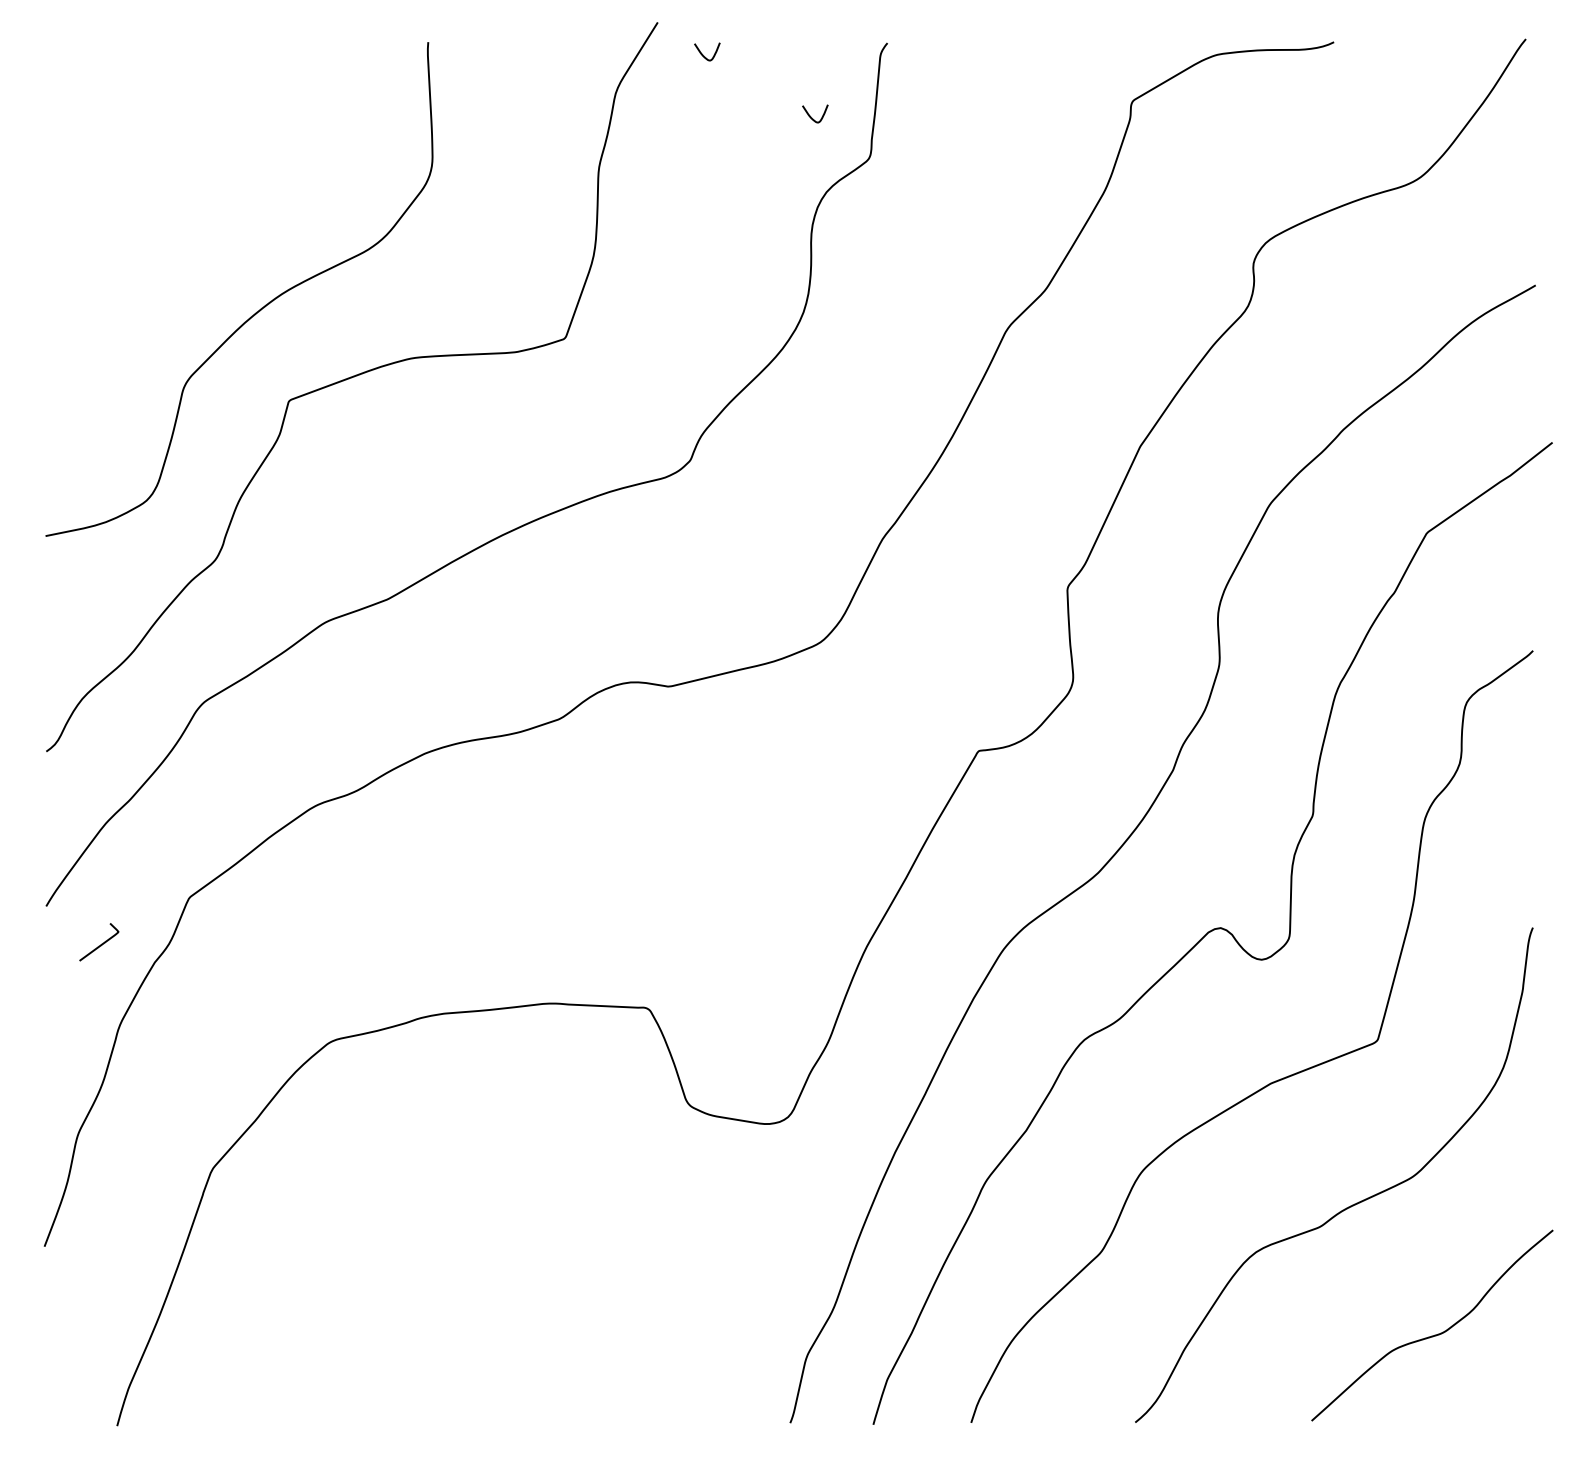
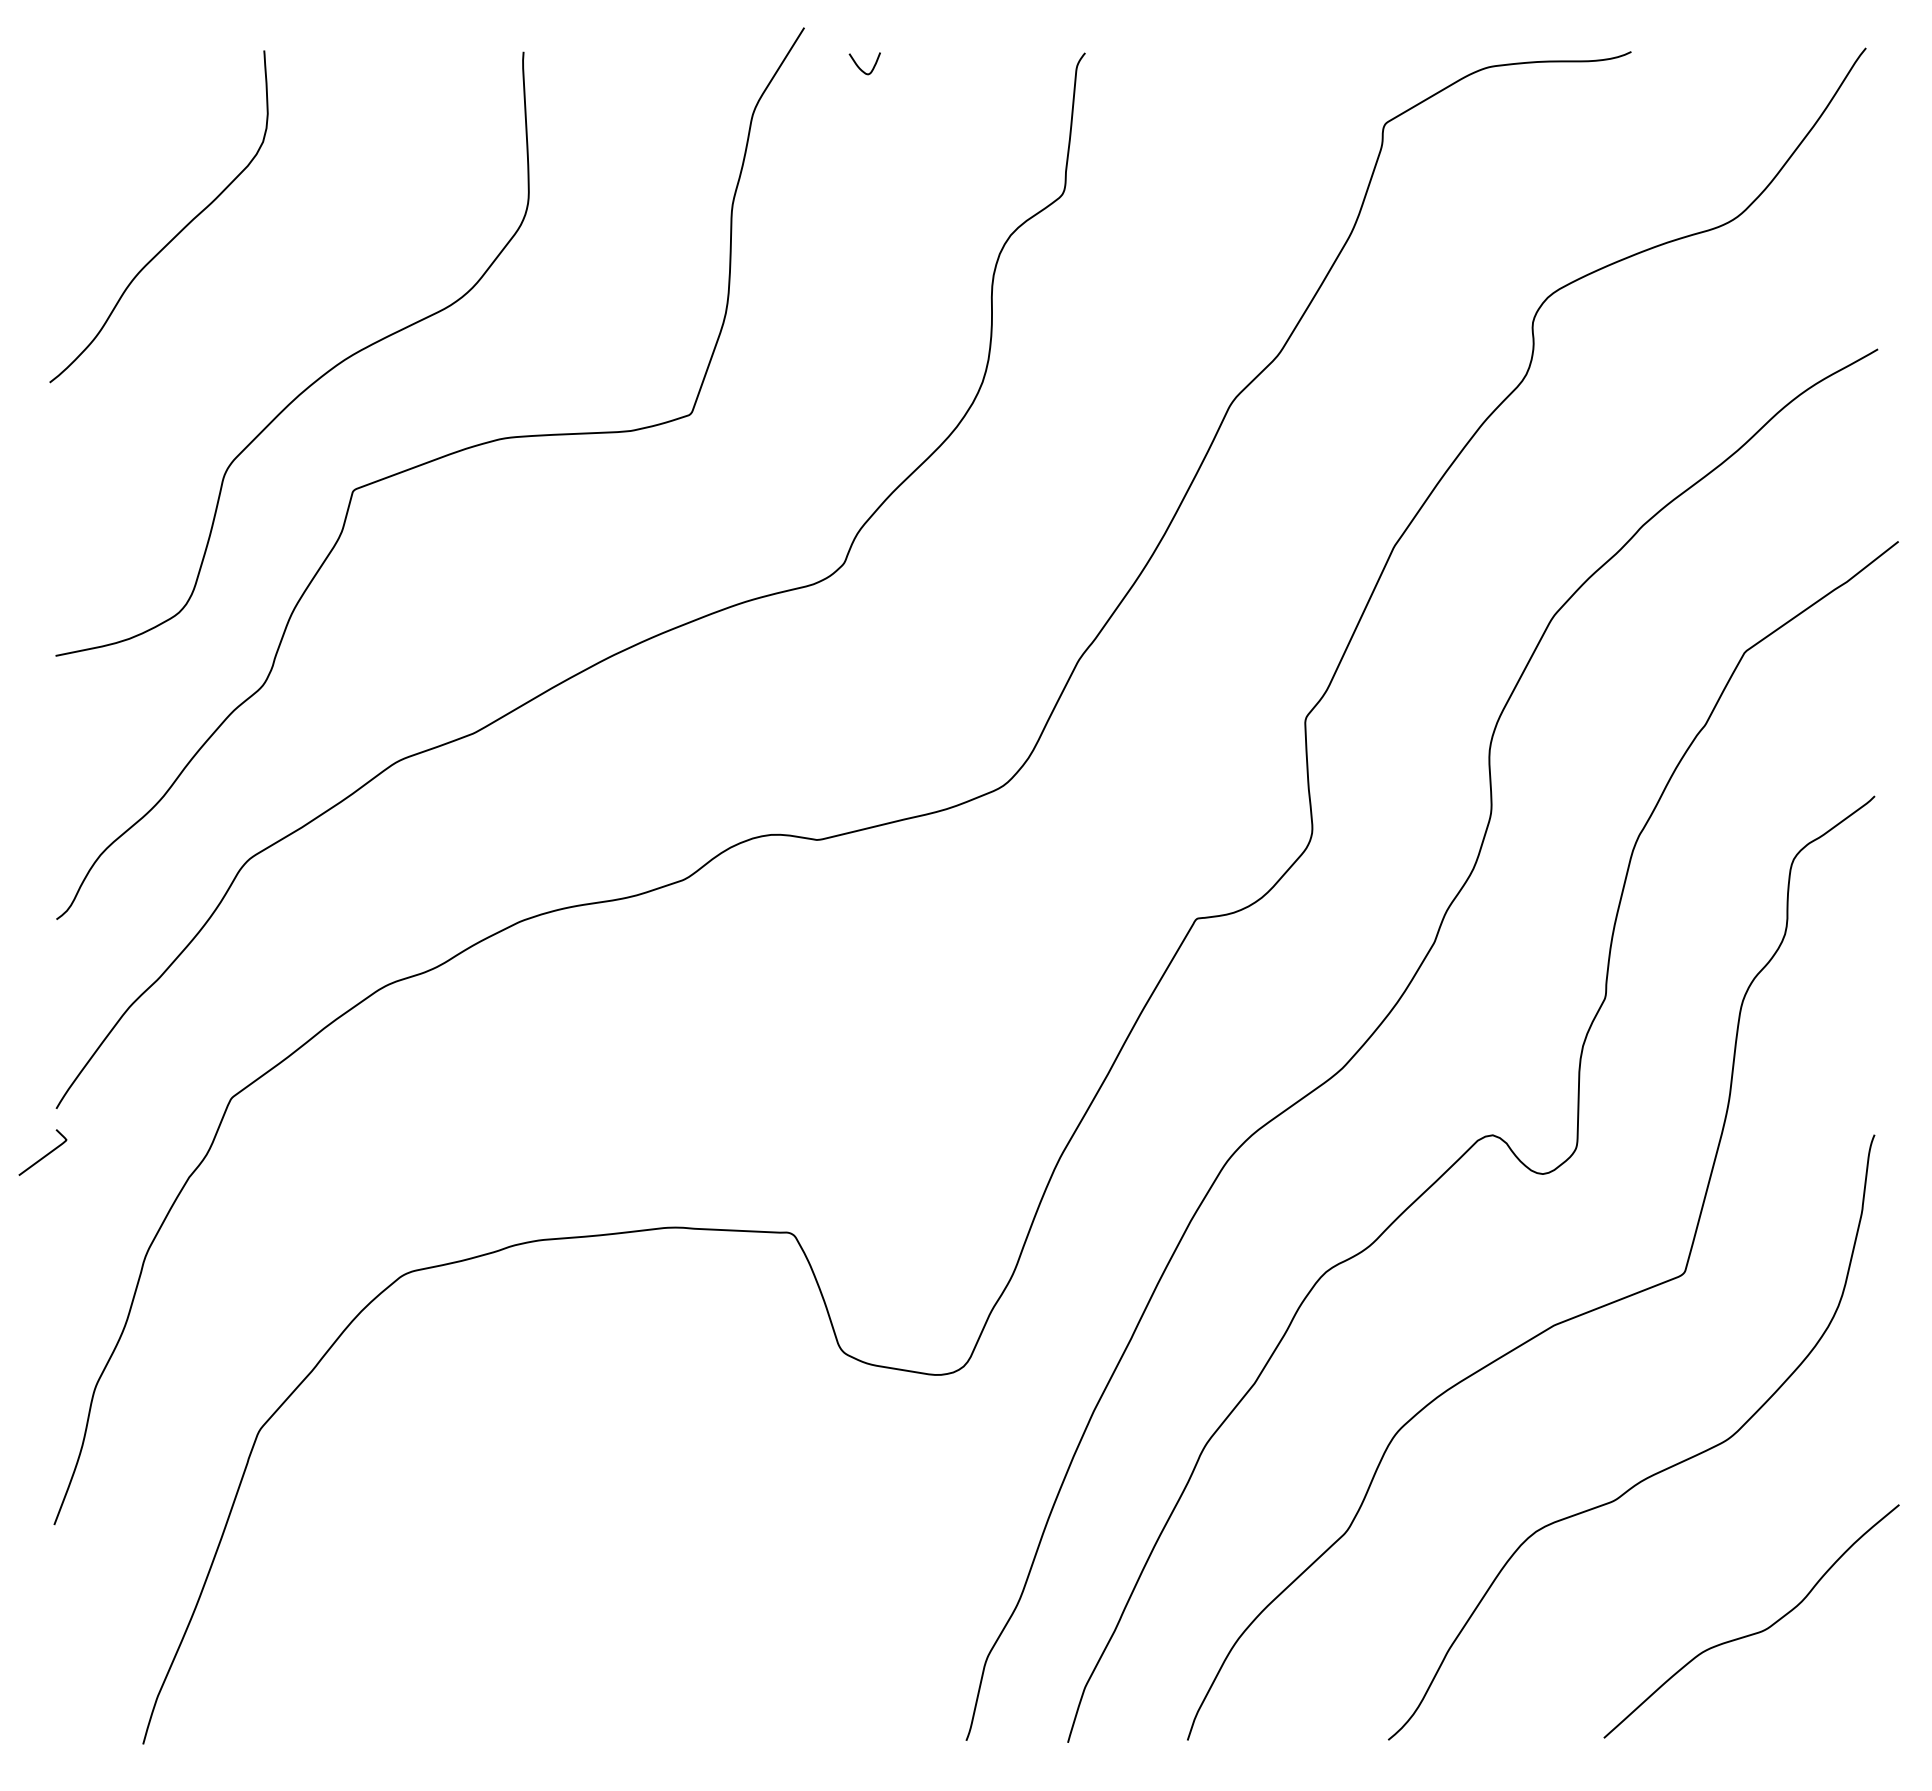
curve: (811, 116) -> (992, 142), removed
curve: (140, 194) -> (171, 238), added
curve: (101, 943) -> (45, 1154), moved

